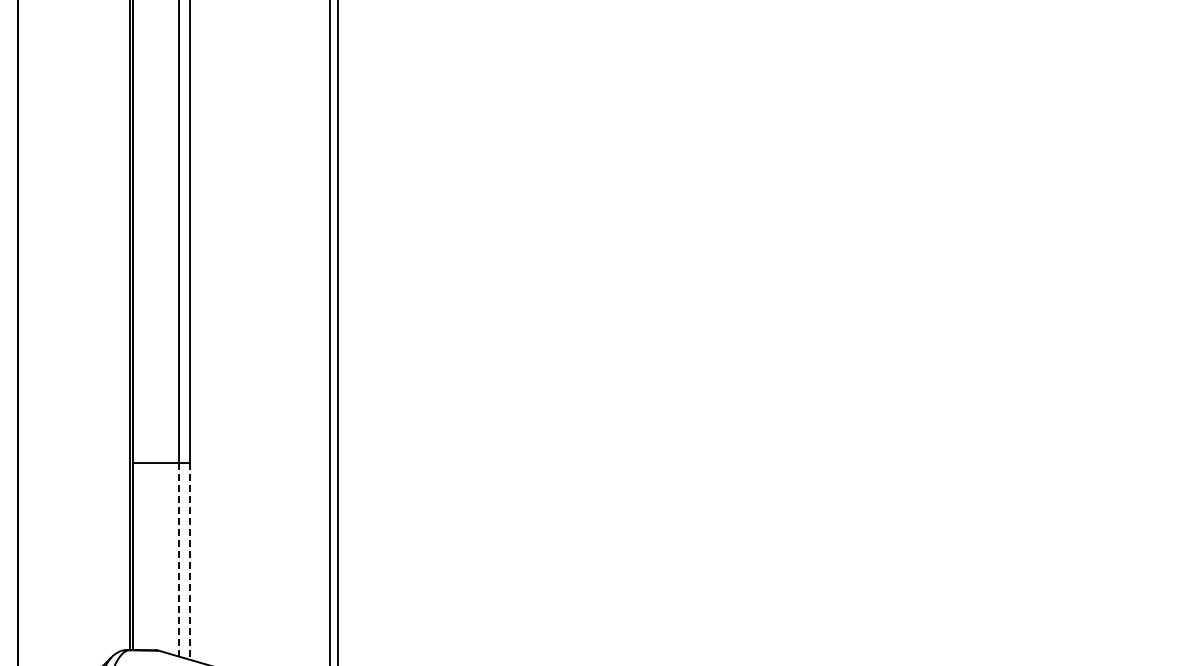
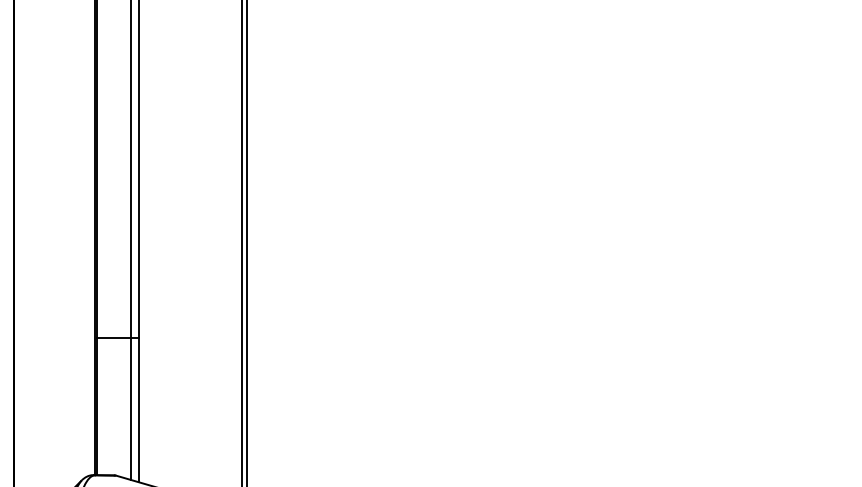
line: (178, 559) -> (130, 409), dashed -> solid
line: (190, 561) -> (139, 410), dashed -> solid

